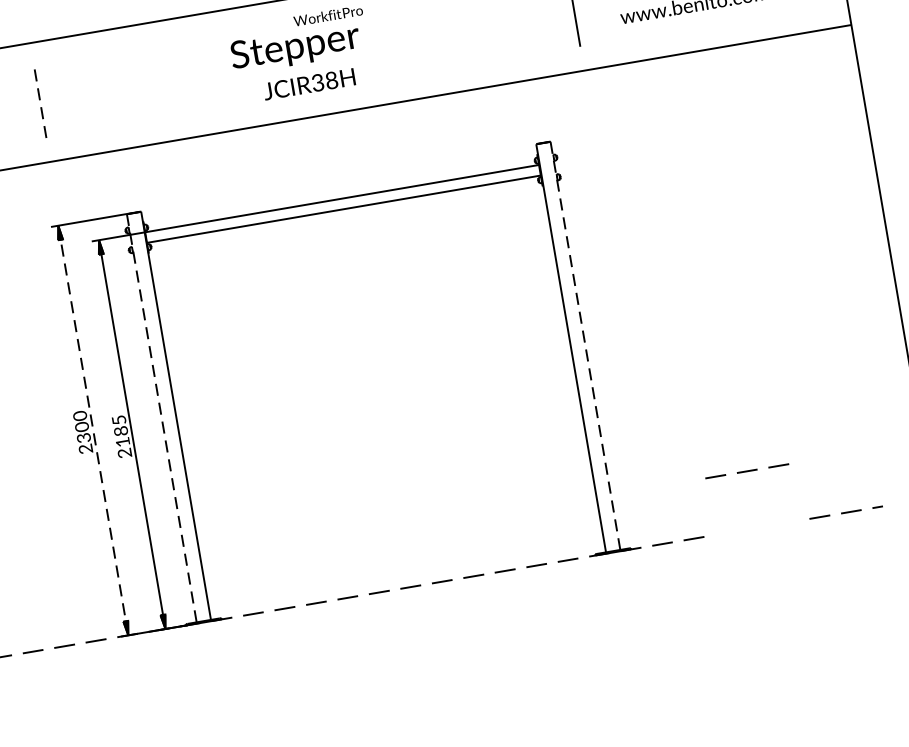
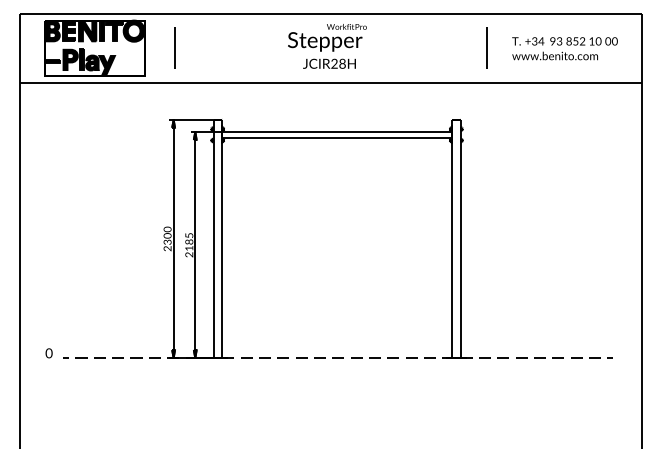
text: (318, 85) -> (334, 65), JCIR38H -> JCIR28H
line: (40, 103) -> (175, 48), dashed -> solid
line: (585, 345) -> (460, 238), dashed -> solid
line: (161, 418) -> (213, 238), dashed -> solid
line: (93, 431) -> (173, 239), dashed -> solid
line: (746, 470) -> (539, 357), moved

